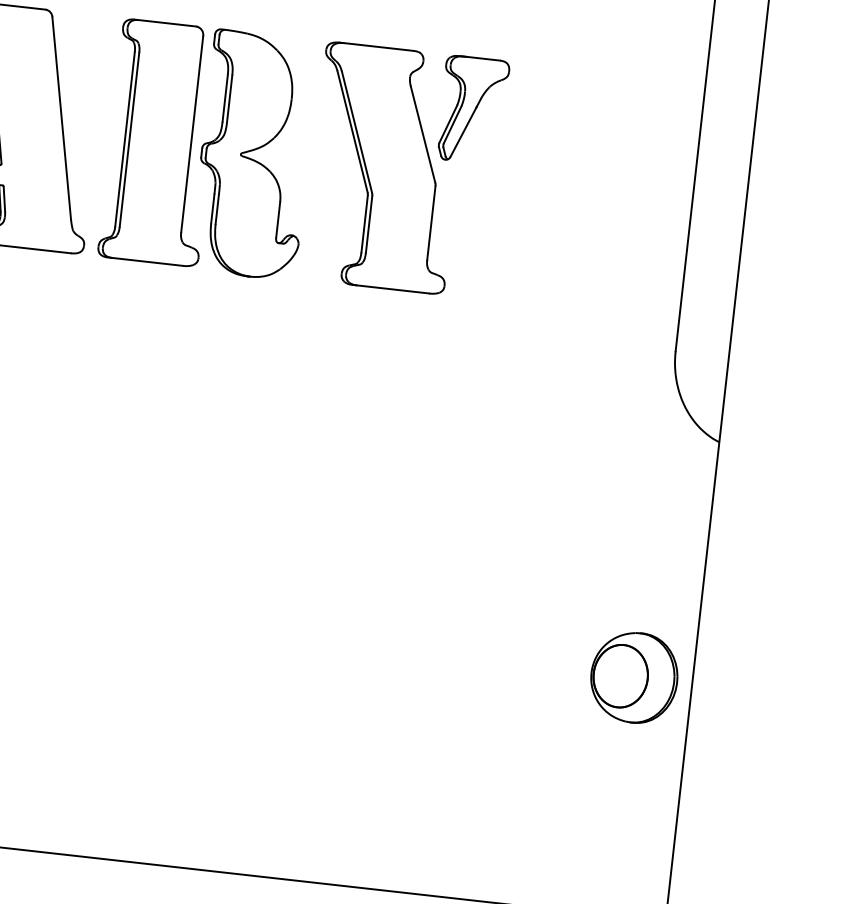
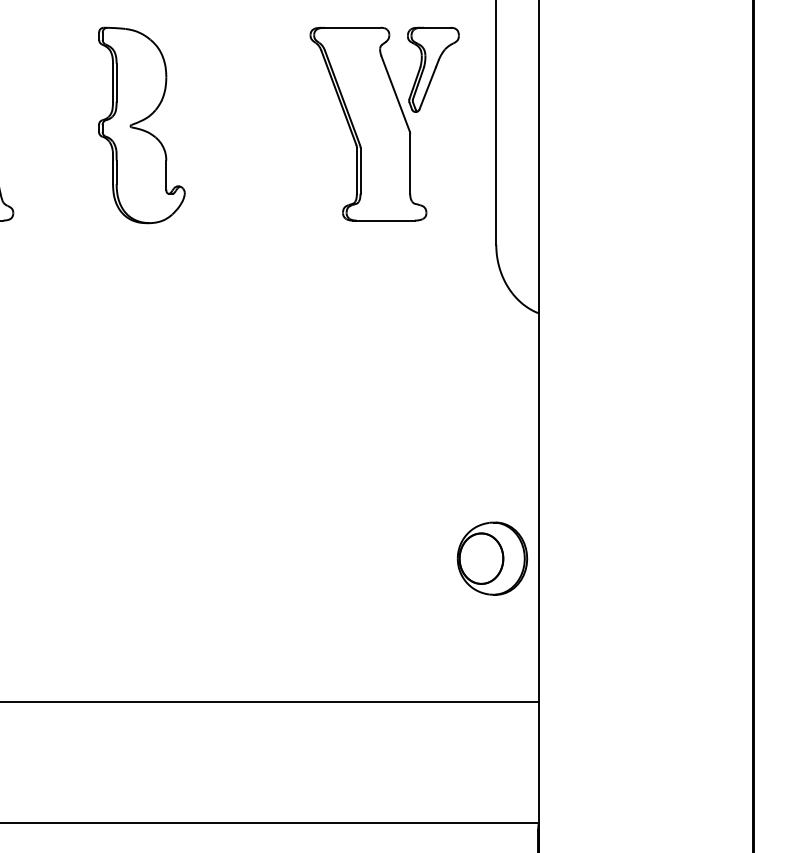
part: (160, 142) -> (65, 123), removed
part: (405, 169) -> (384, 123), moved
part: (634, 677) -> (492, 558), moved

